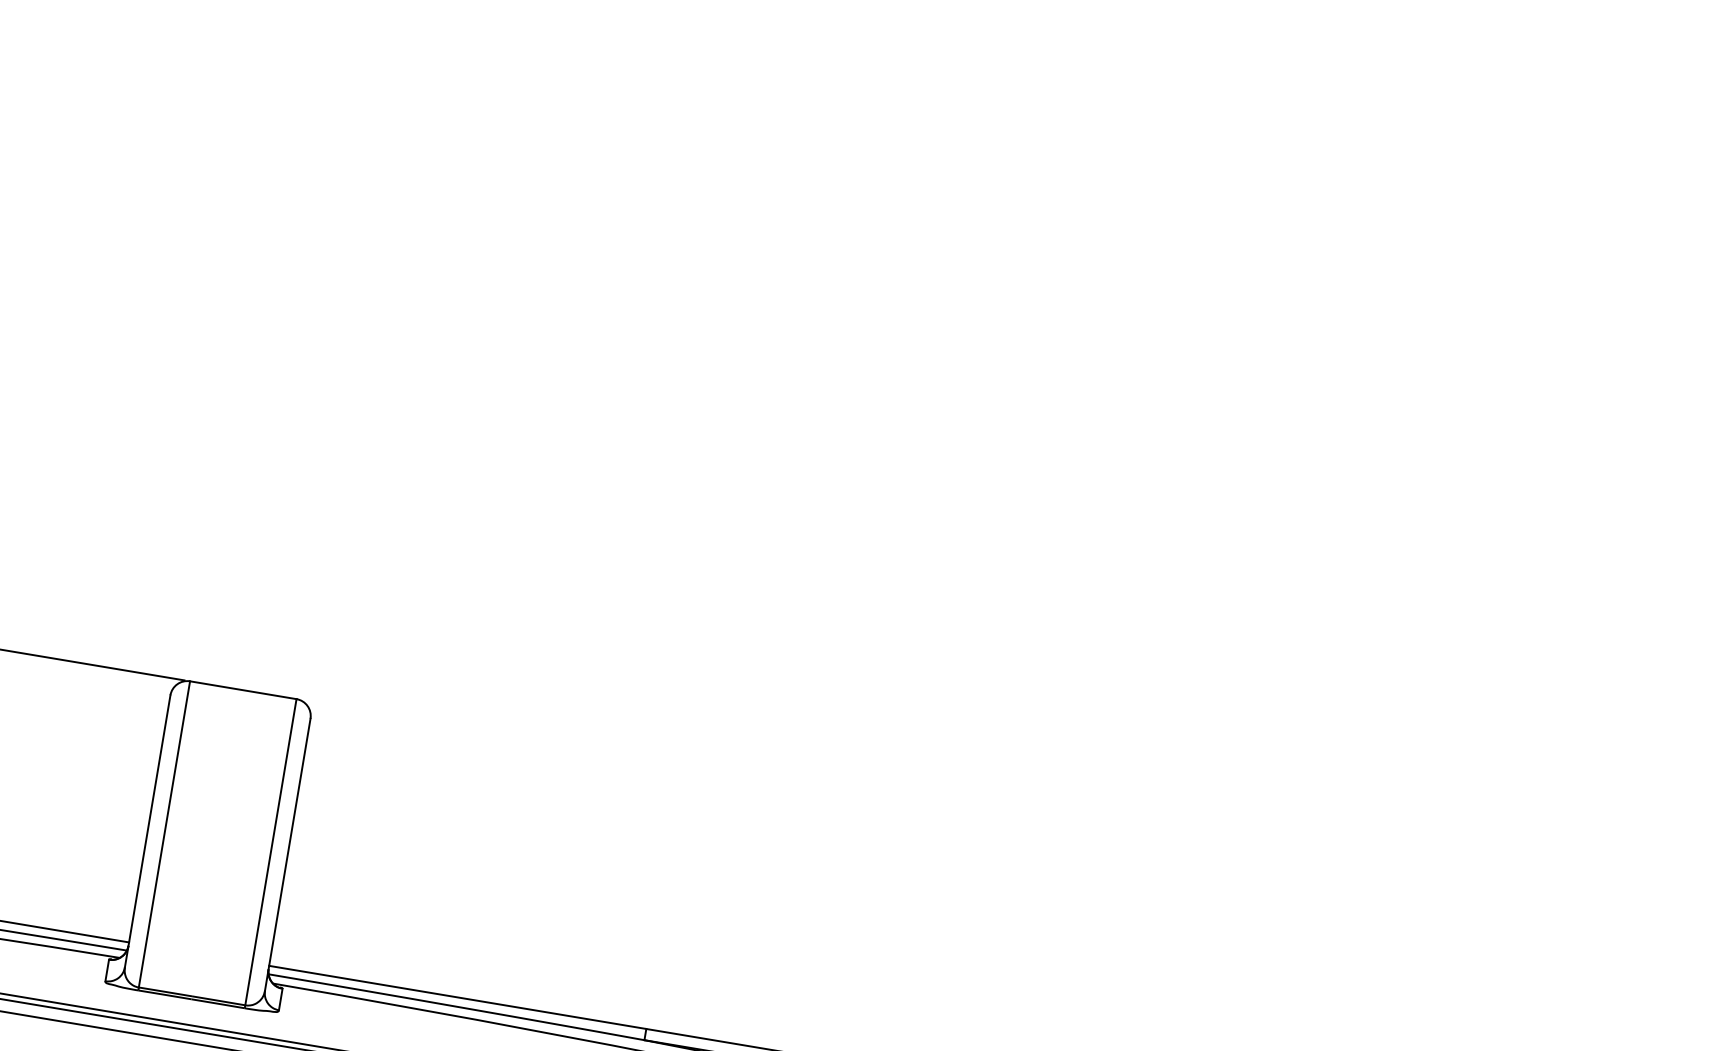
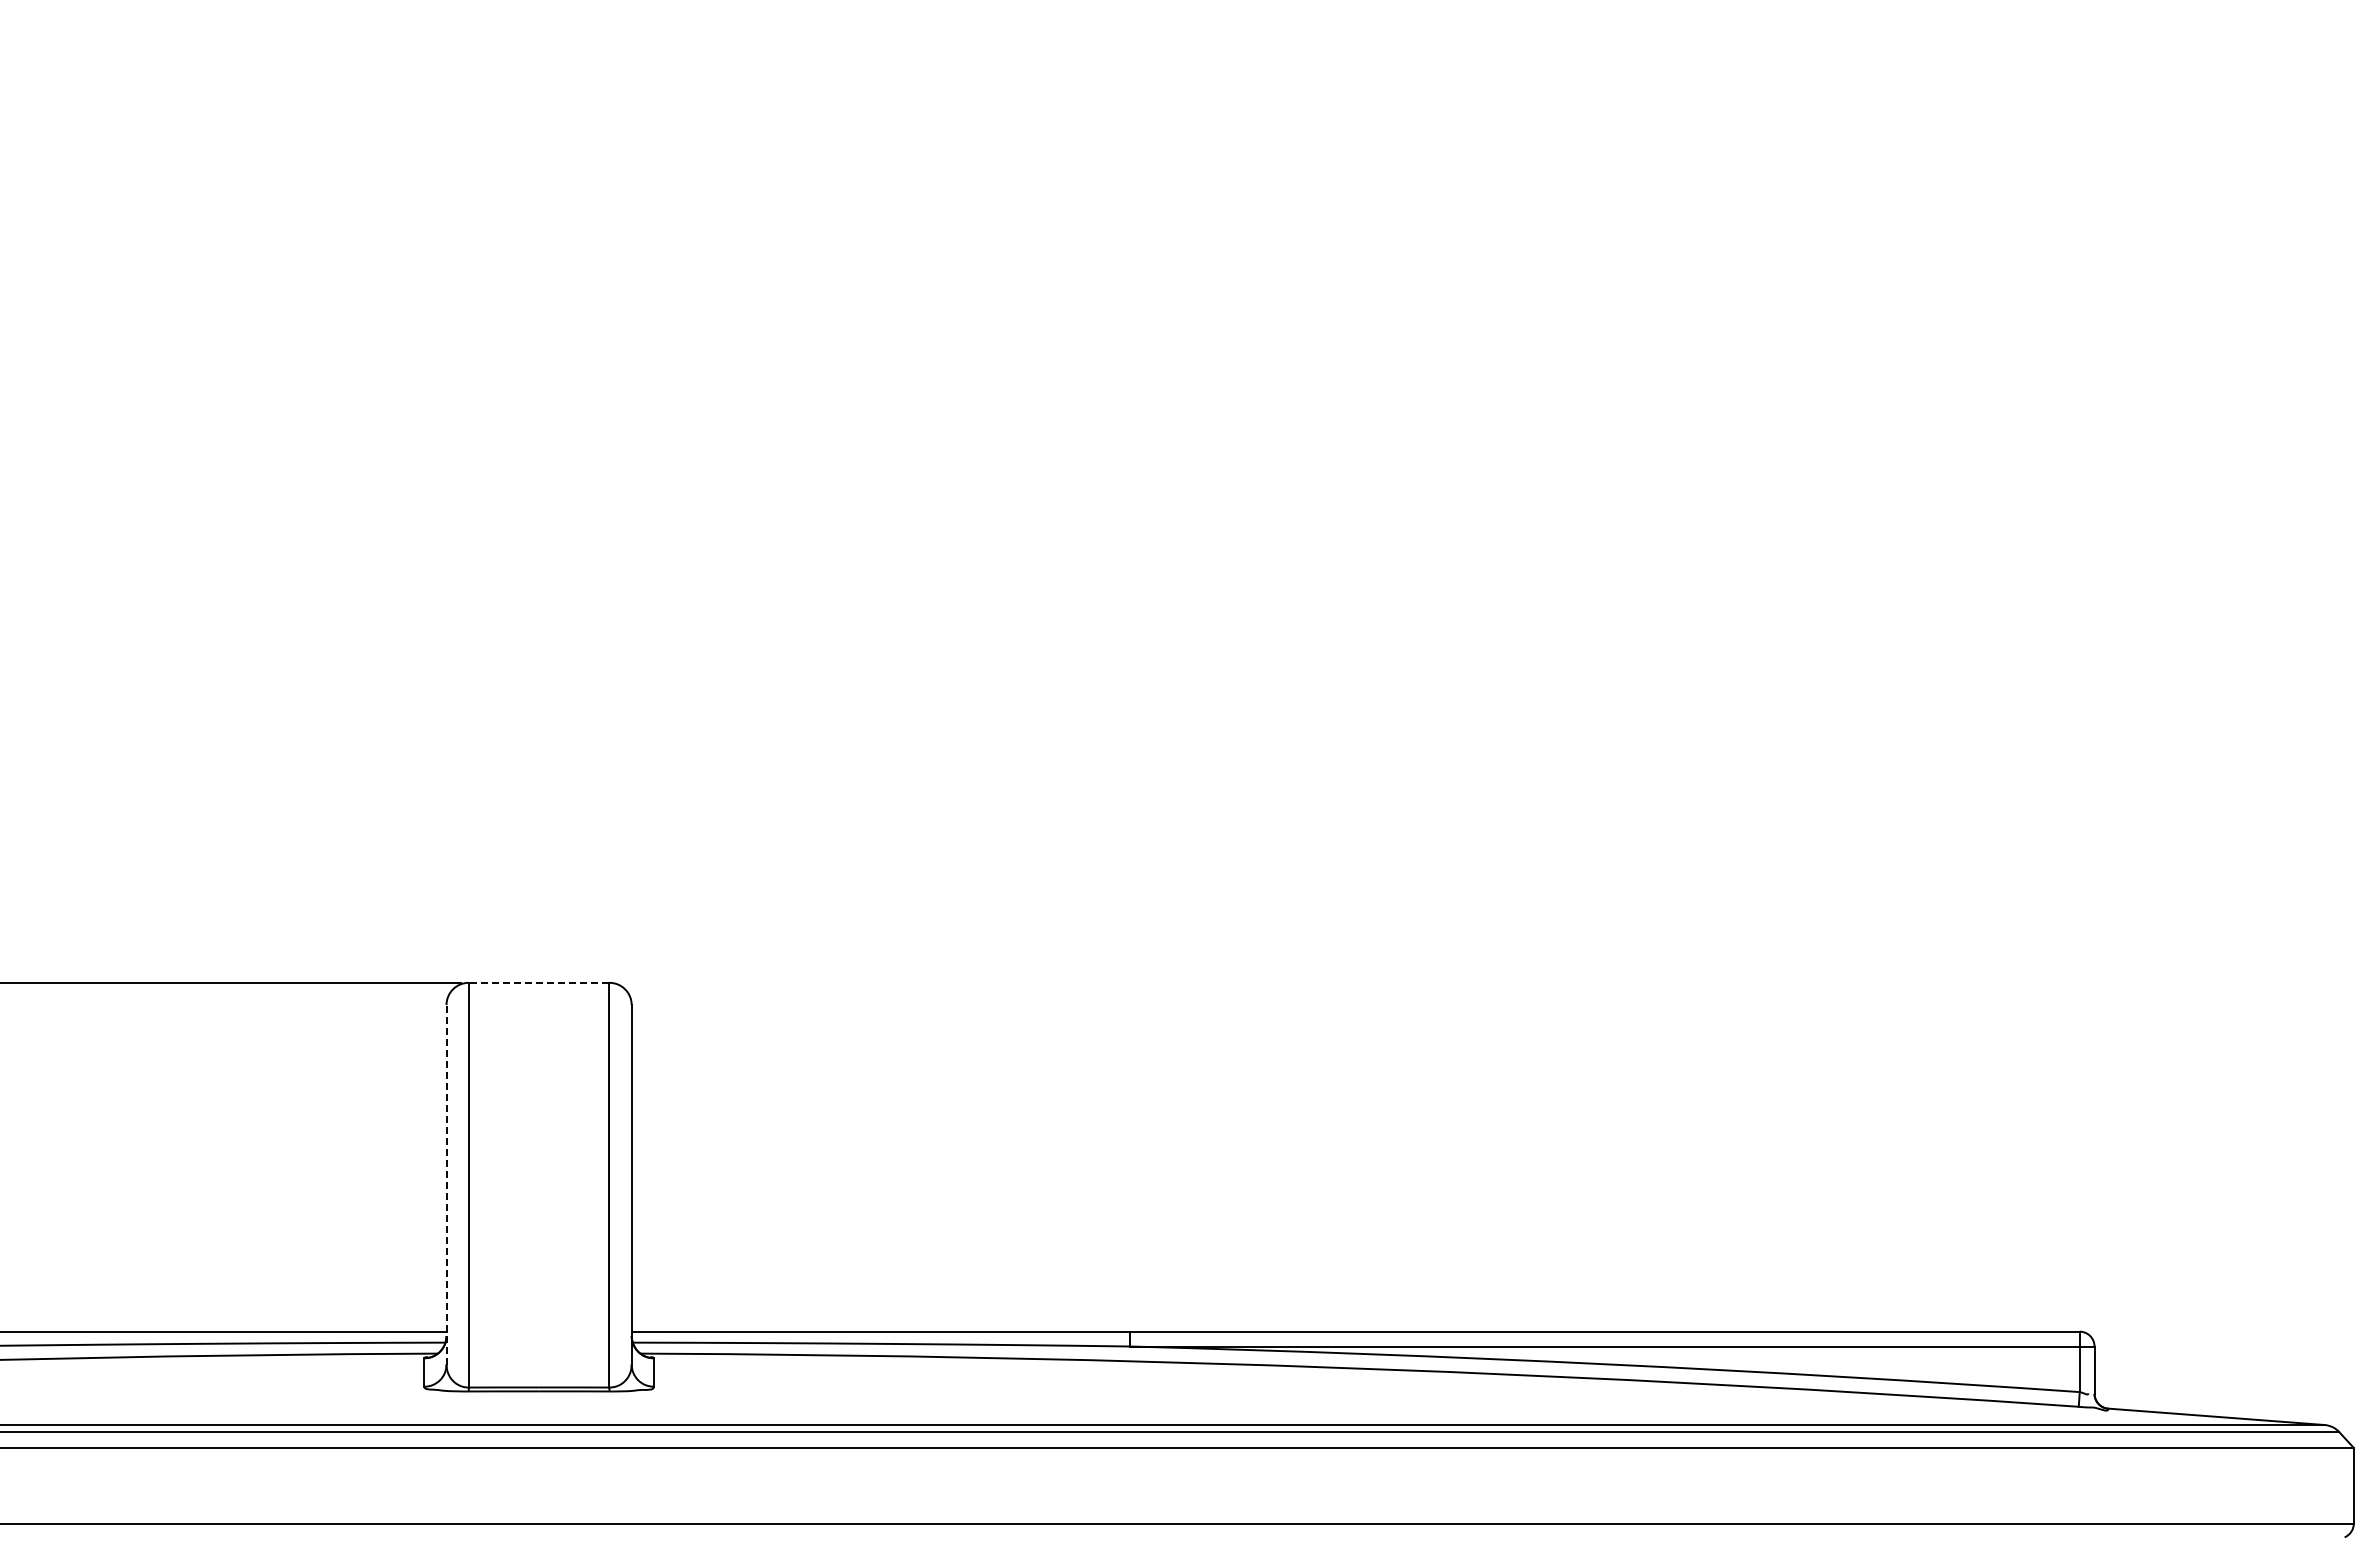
line: (242, 689) -> (538, 982), solid -> dashed
line: (147, 831) -> (446, 1184), solid -> dashed

